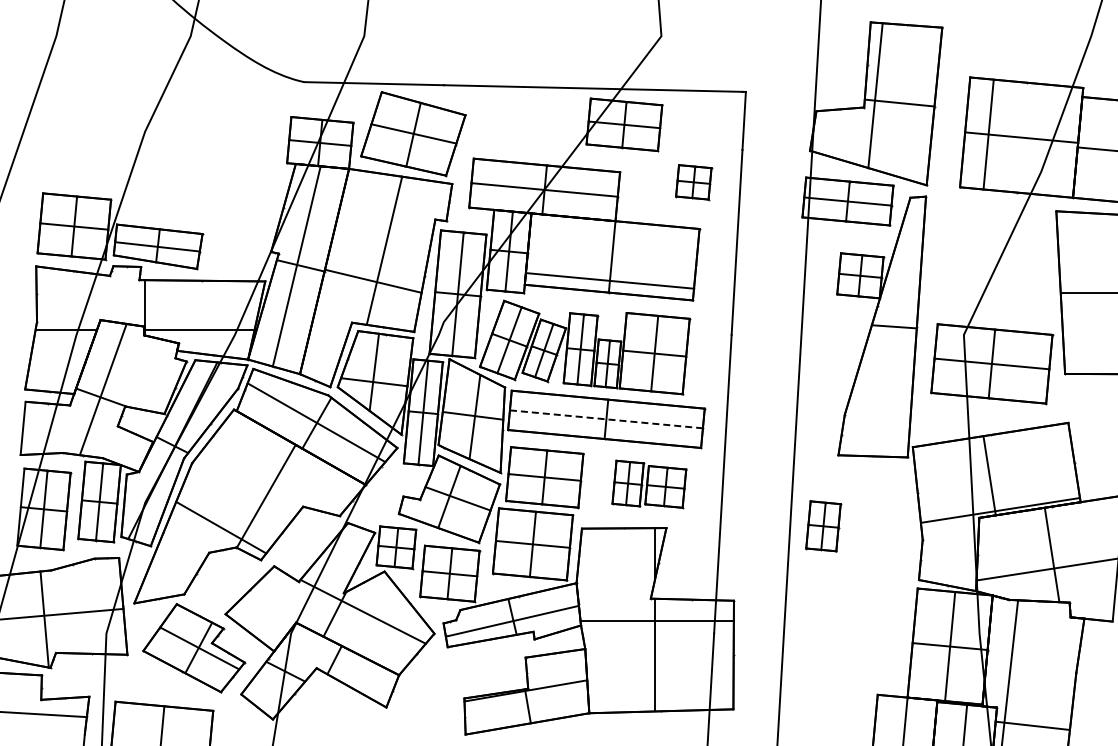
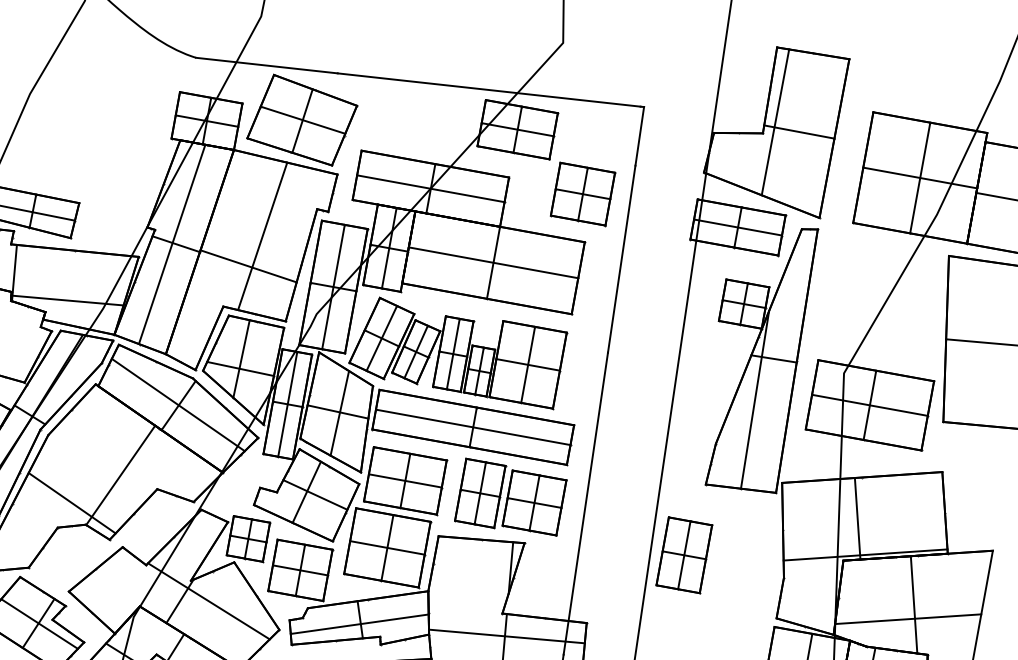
line: (988, 134) -> (920, 177), moved
part: (693, 182) -> (582, 194), size x1.67
line: (610, 280) -> (493, 262), moved
line: (879, 368) -> (755, 399), added
line: (606, 419) -> (473, 427), dashed -> solid
part: (649, 484) -> (511, 497), size x1.43
part: (823, 526) -> (684, 555), size x1.43

